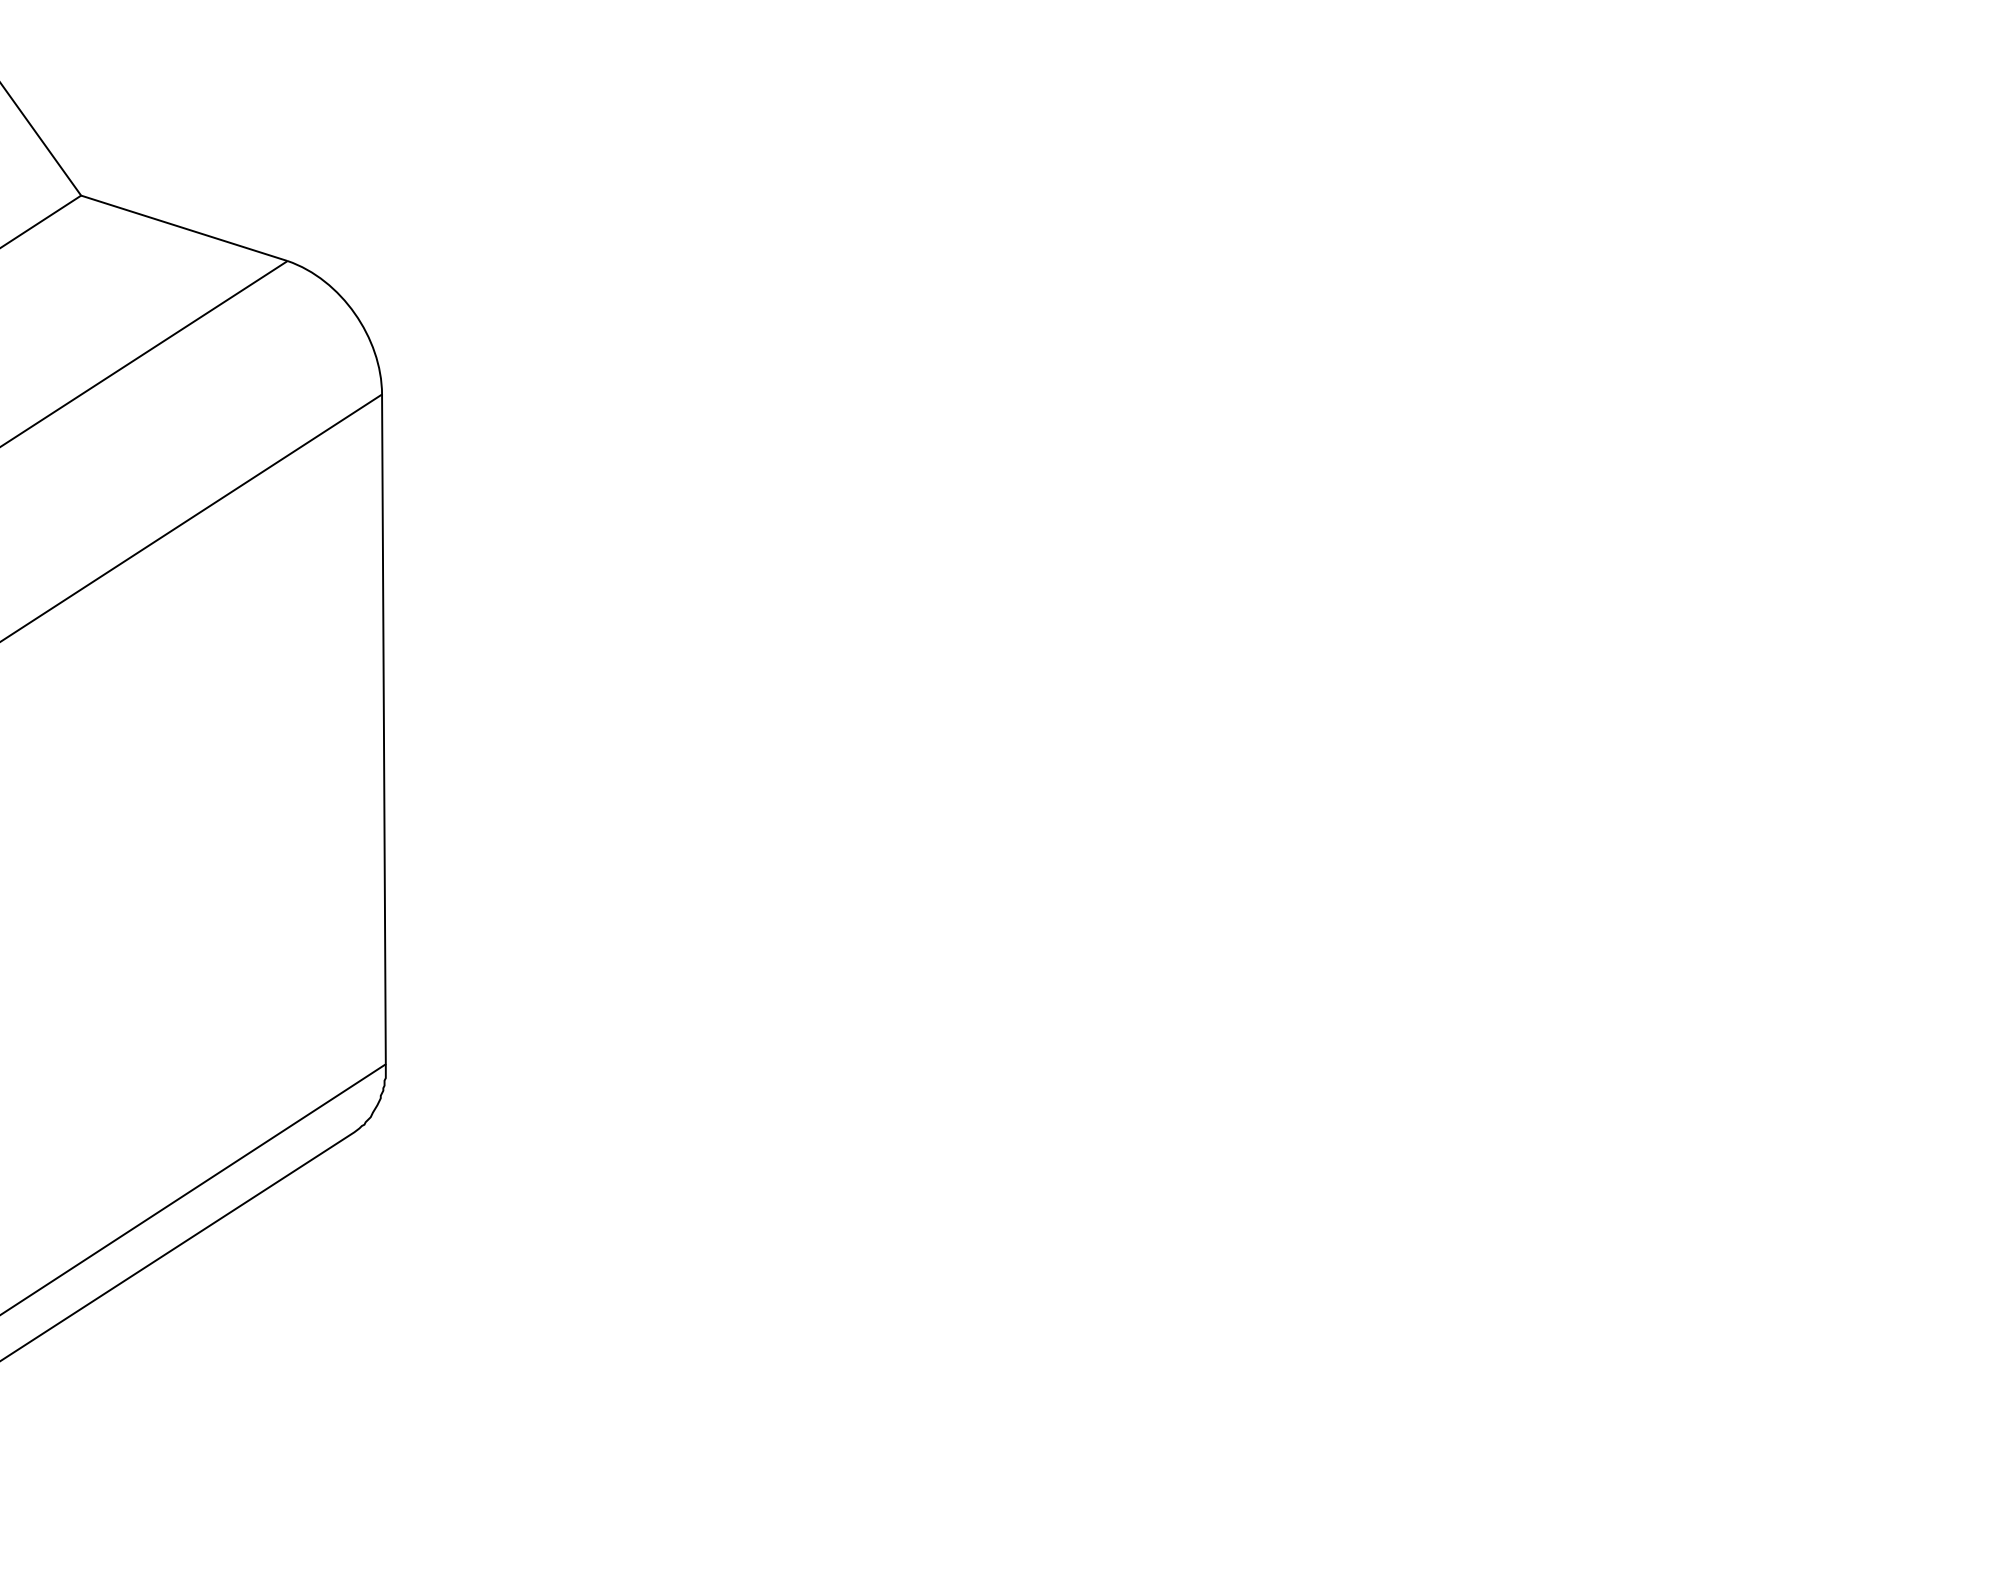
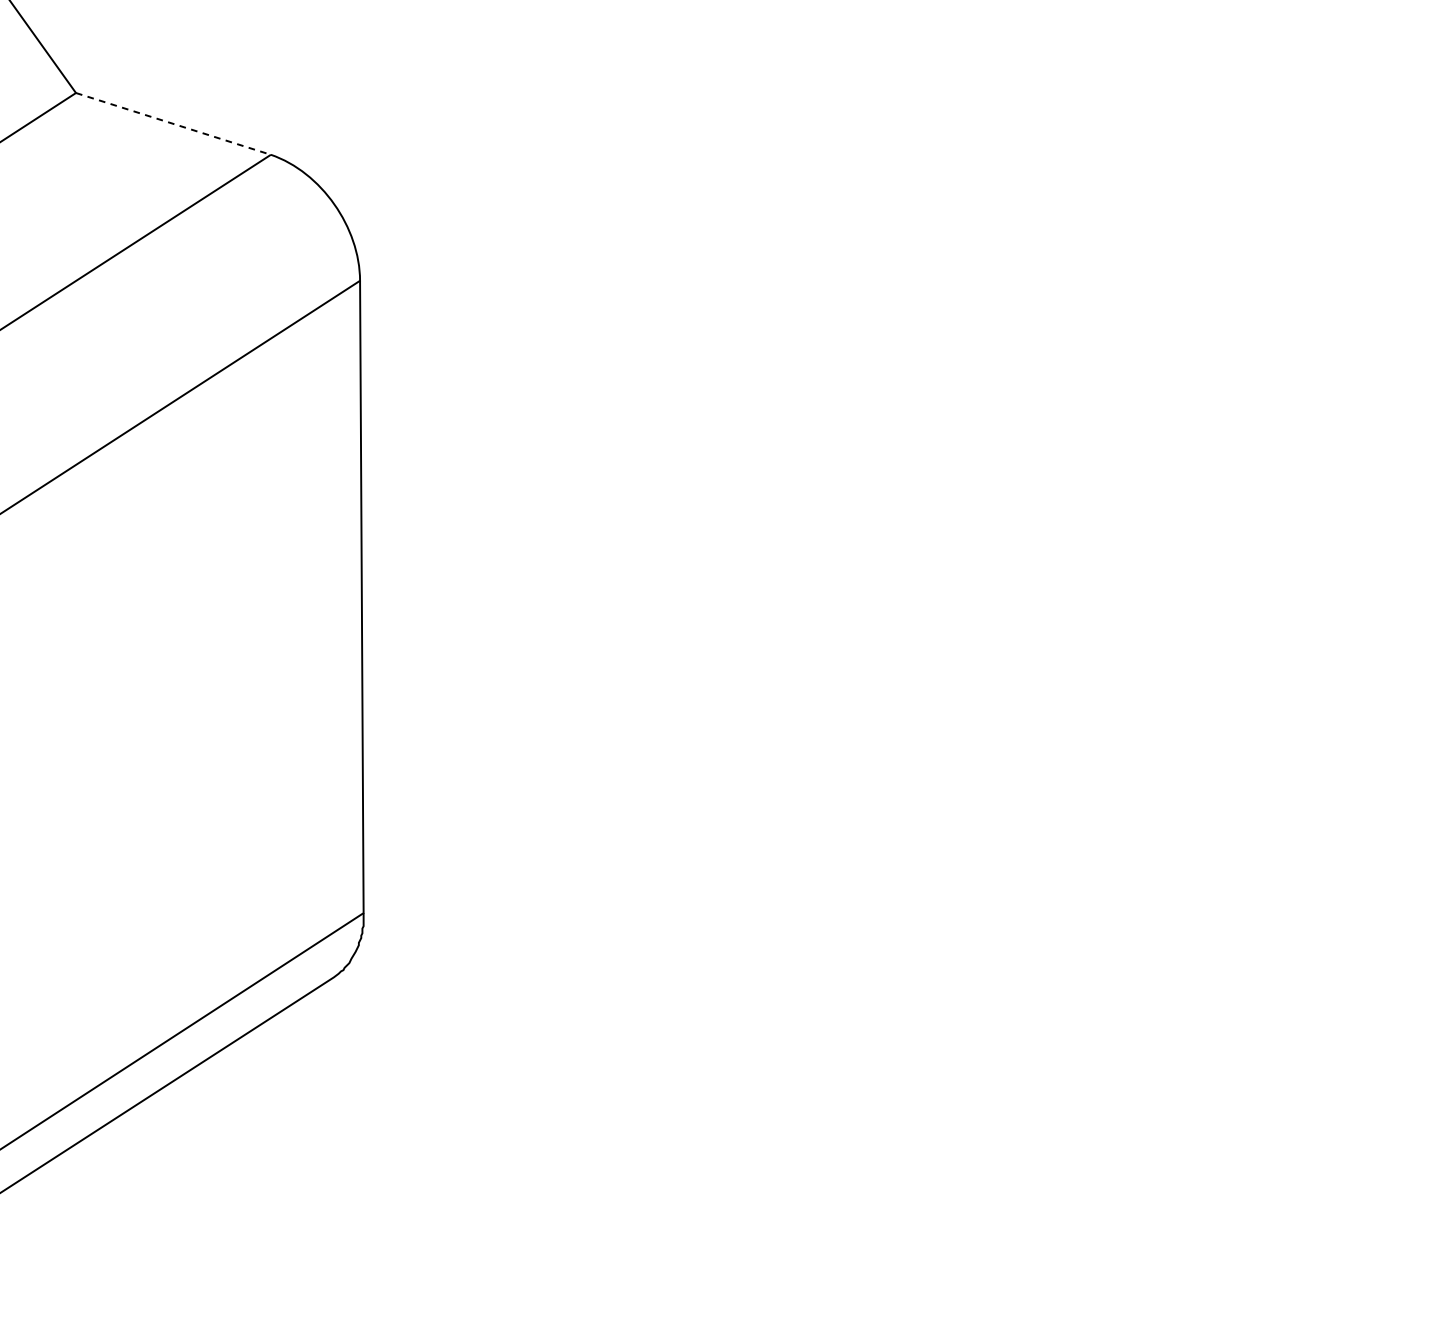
line: (184, 228) -> (173, 124), solid -> dashed

